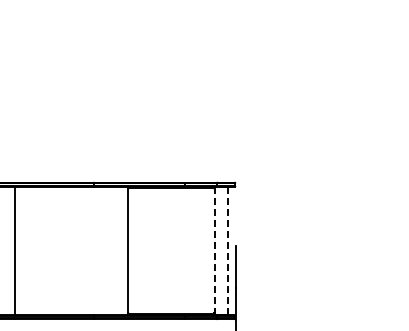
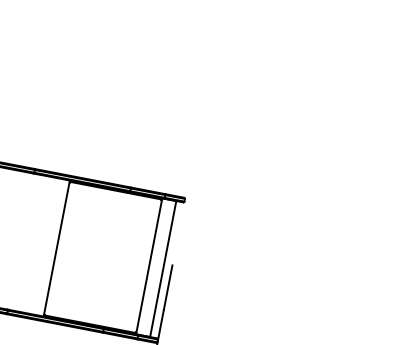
line: (214, 250) -> (148, 265), dashed -> solid
line: (227, 250) -> (162, 268), dashed -> solid

